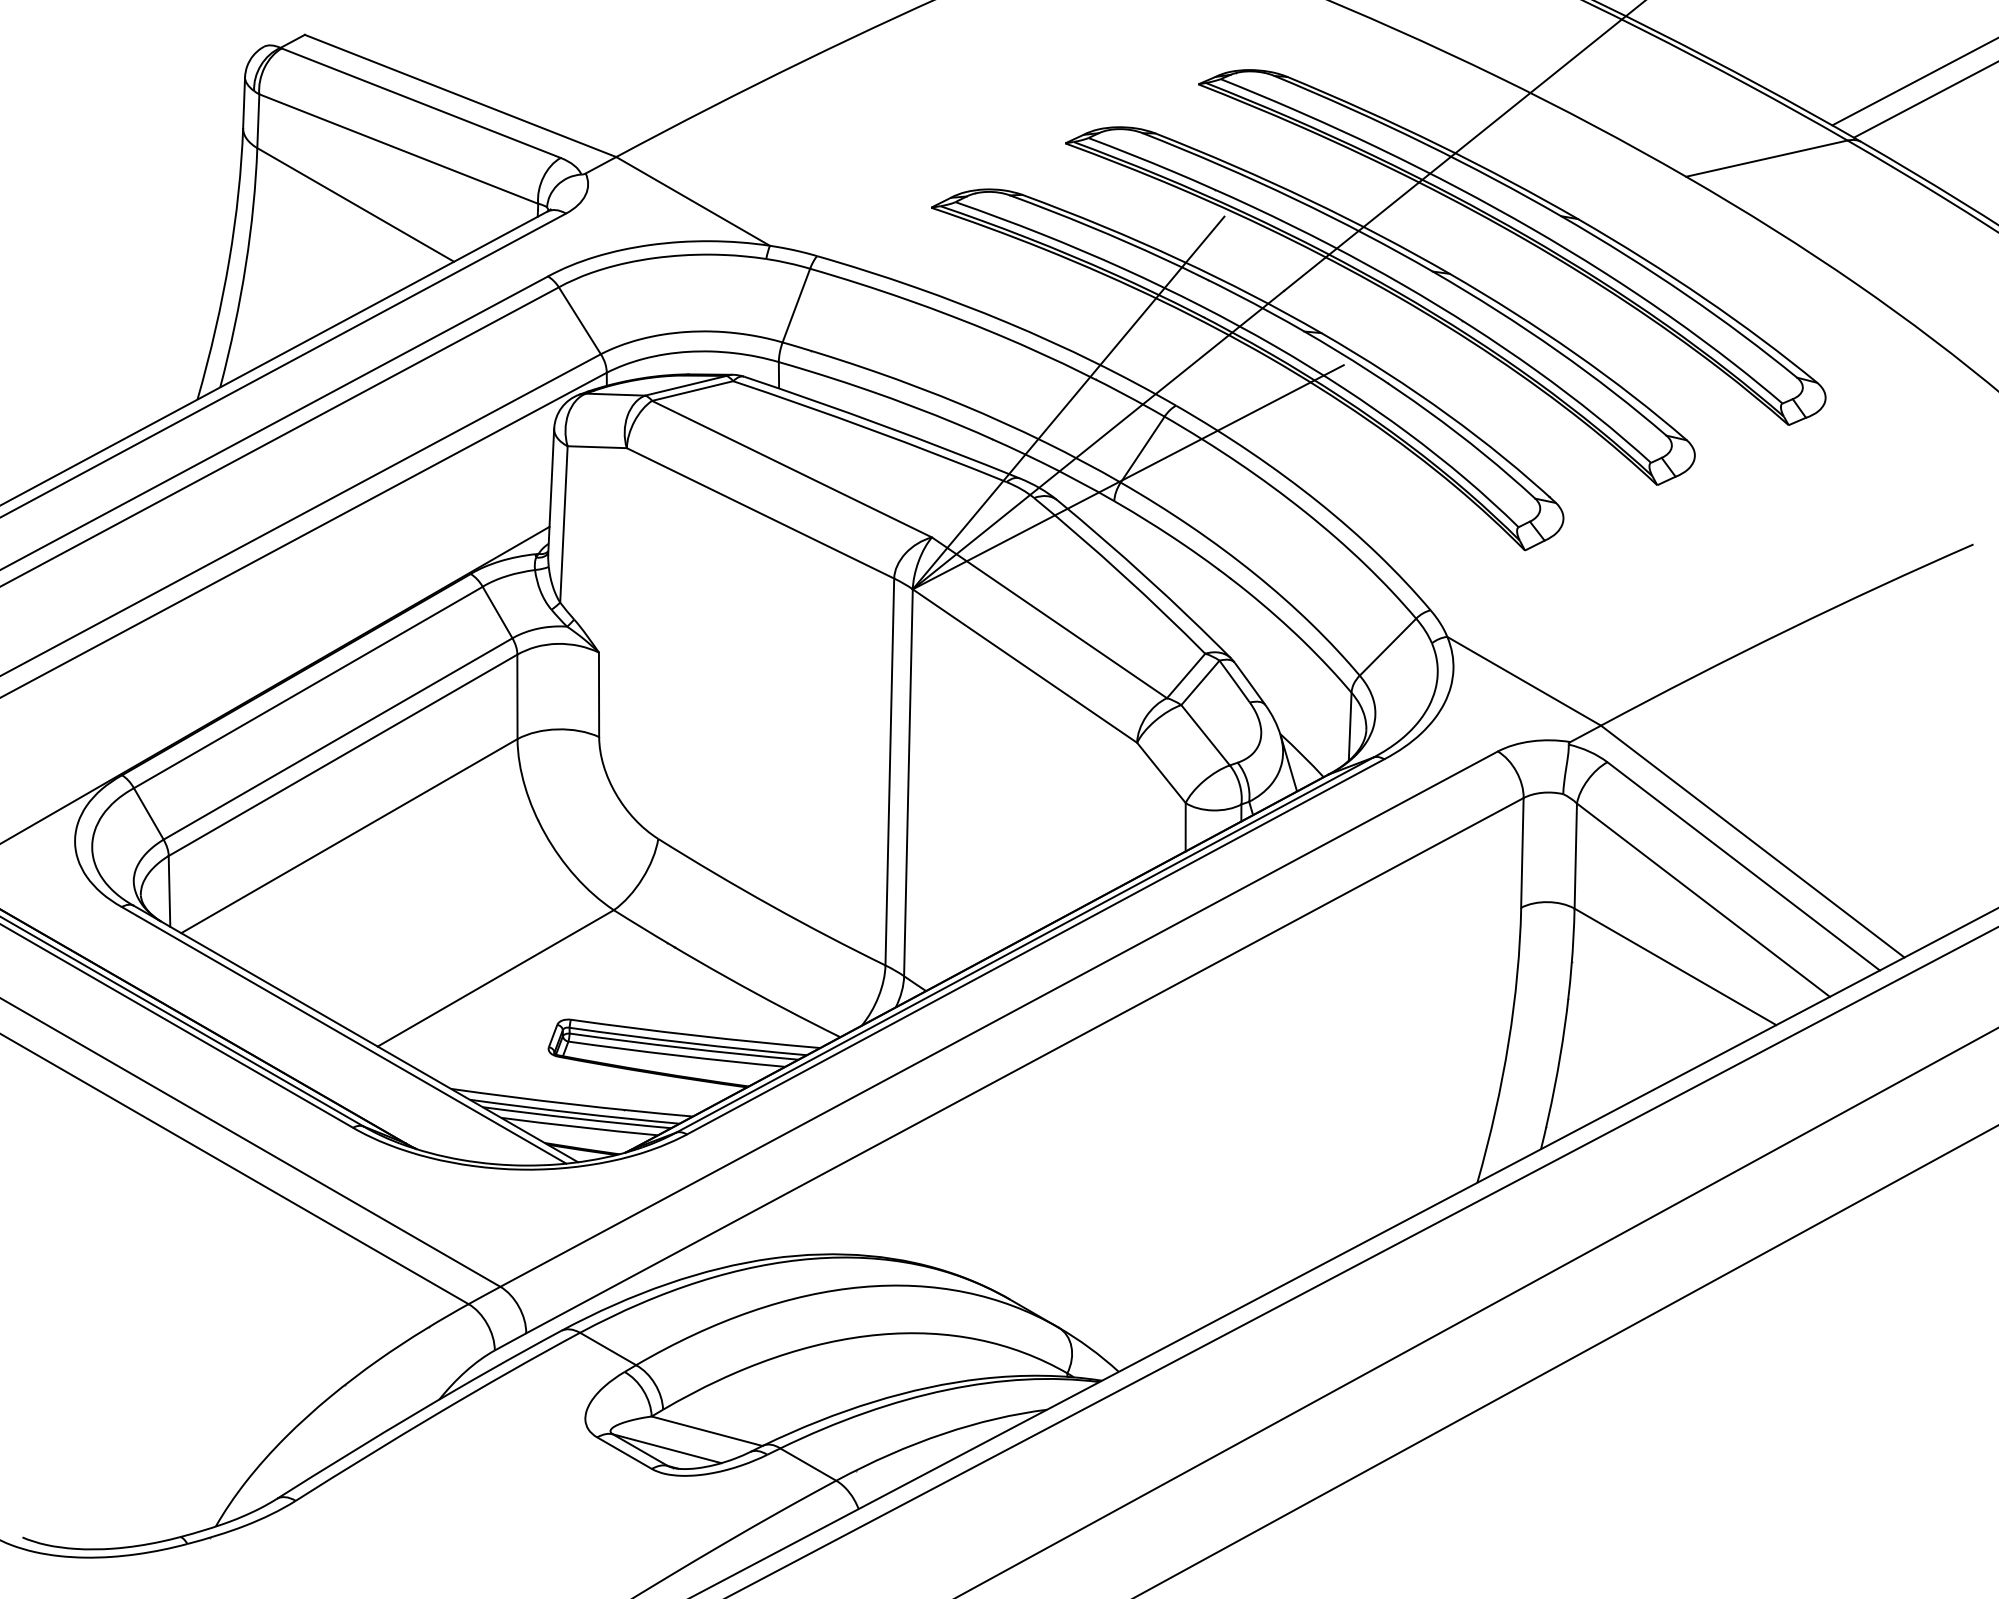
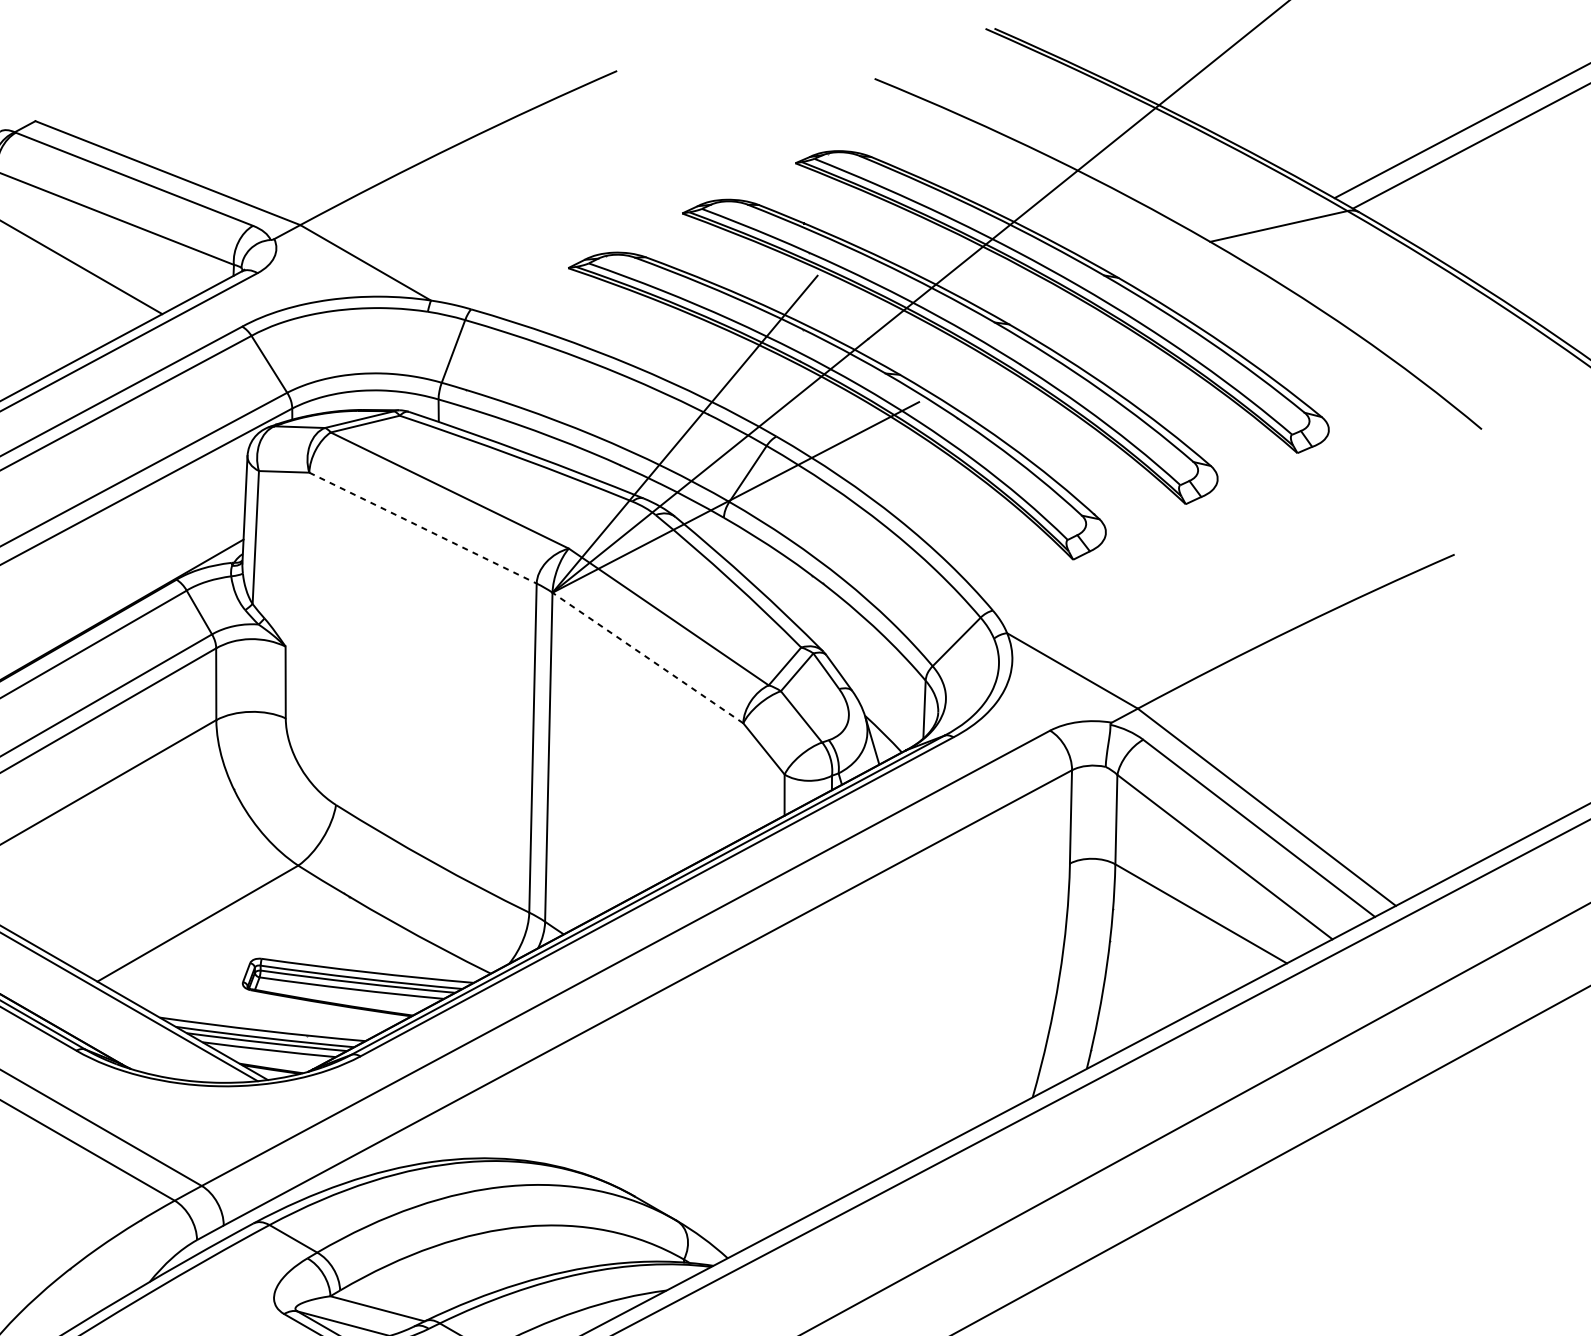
line: (760, 513) -> (422, 528), solid -> dashed
line: (1024, 666) -> (647, 658), solid -> dashed

